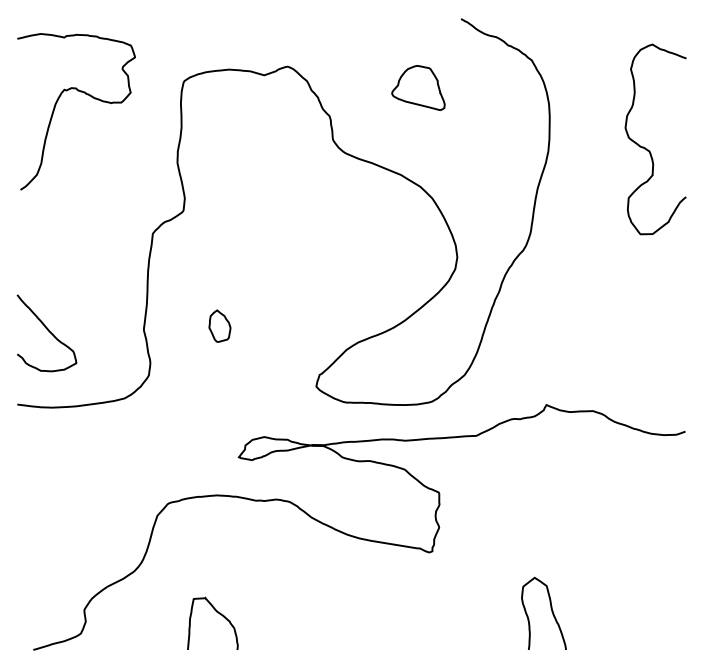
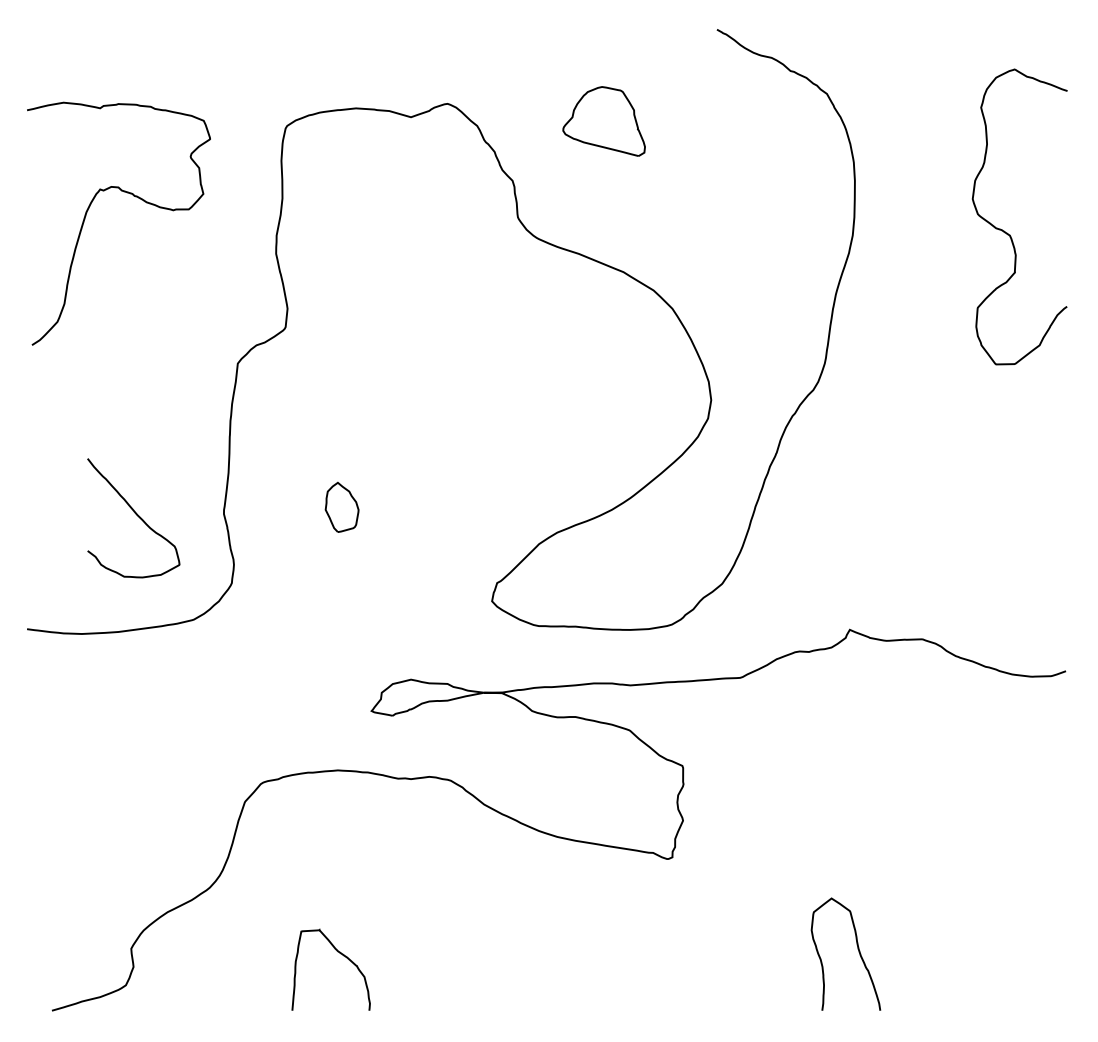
part: (418, 87) -> (604, 120), moved
curve: (85, 94) -> (133, 196), moved
curve: (48, 331) -> (136, 515), moved

